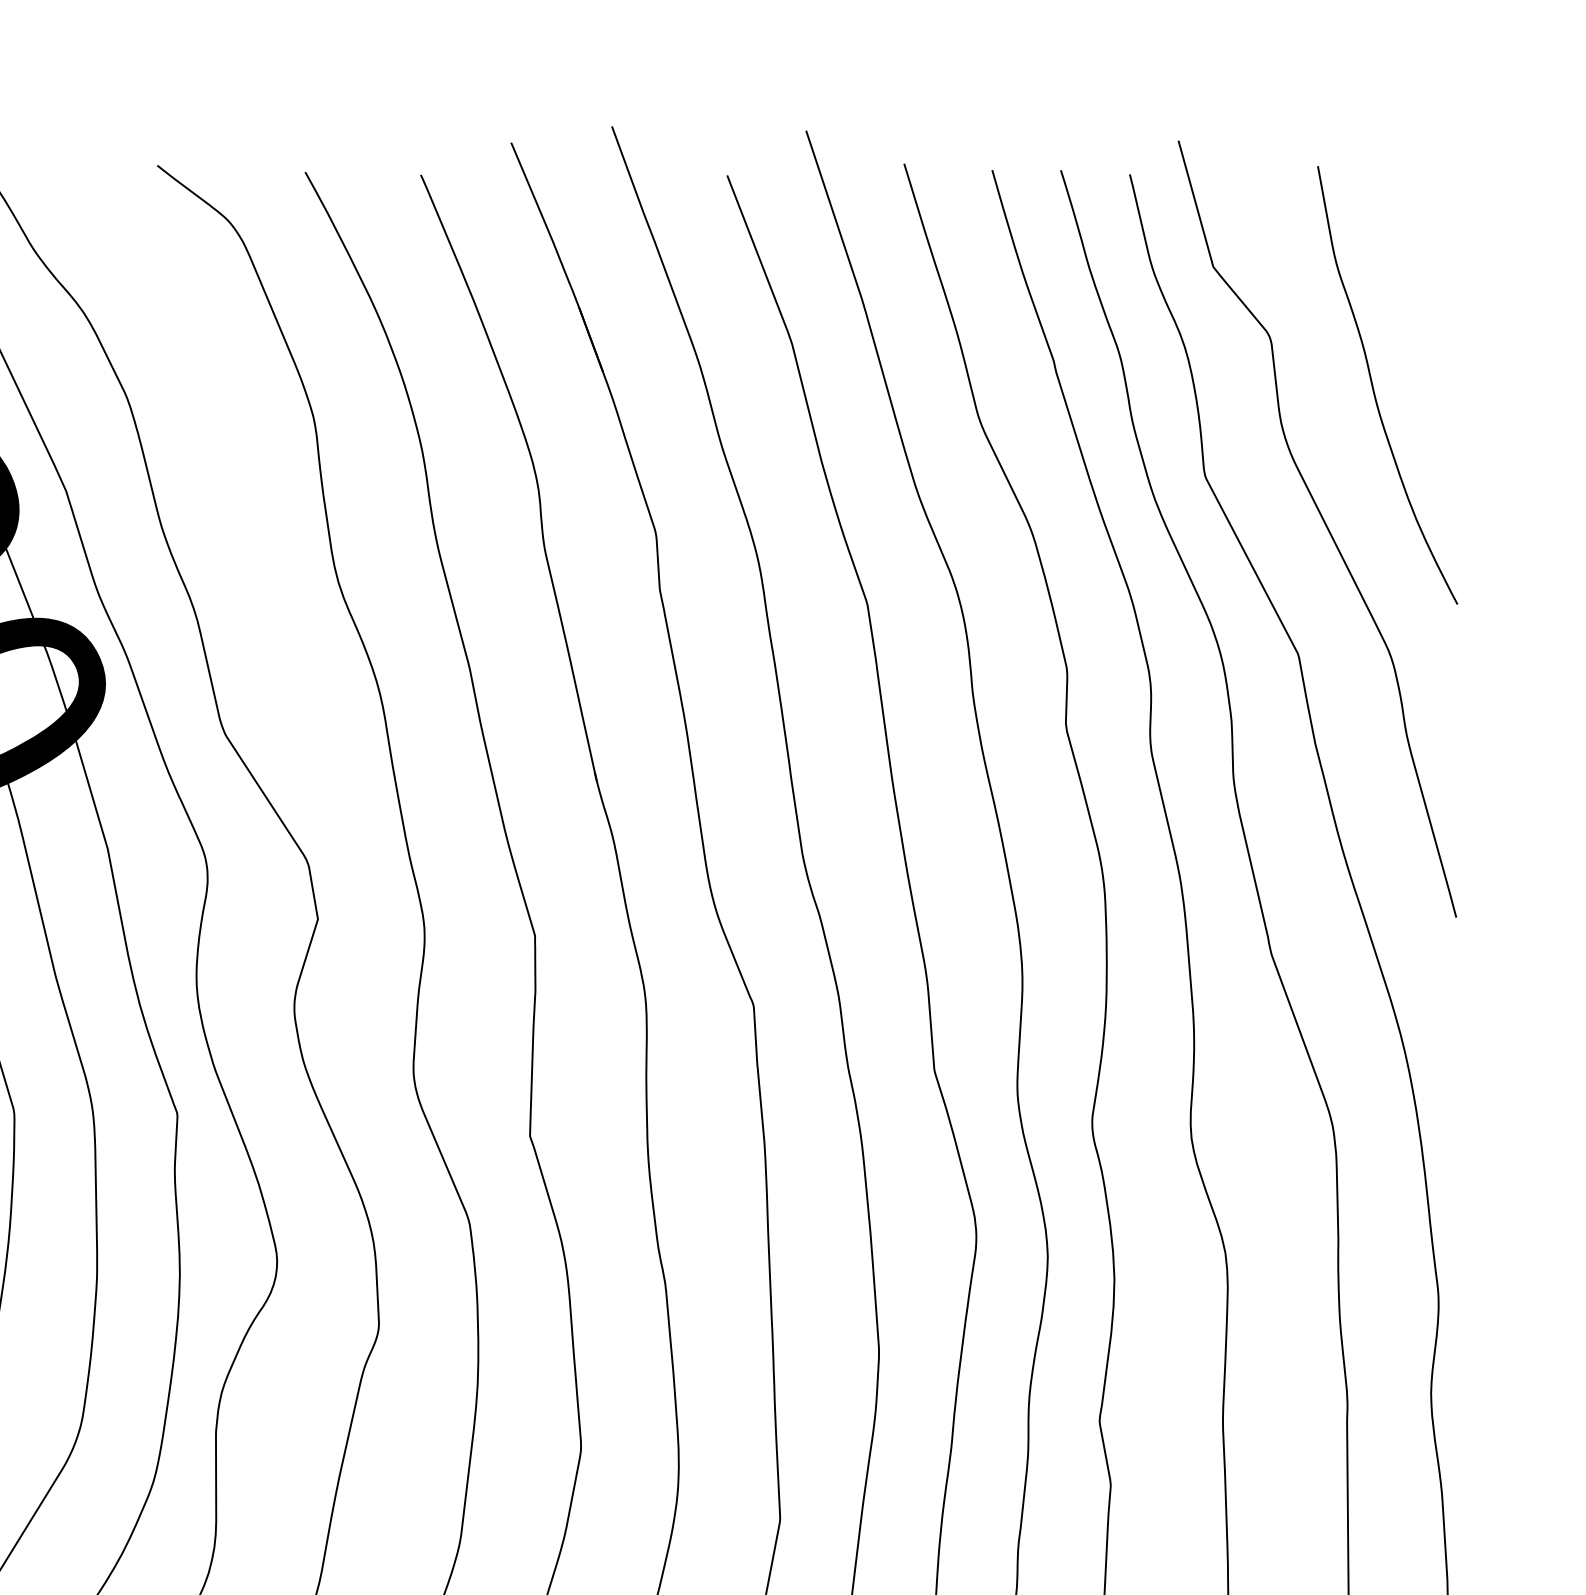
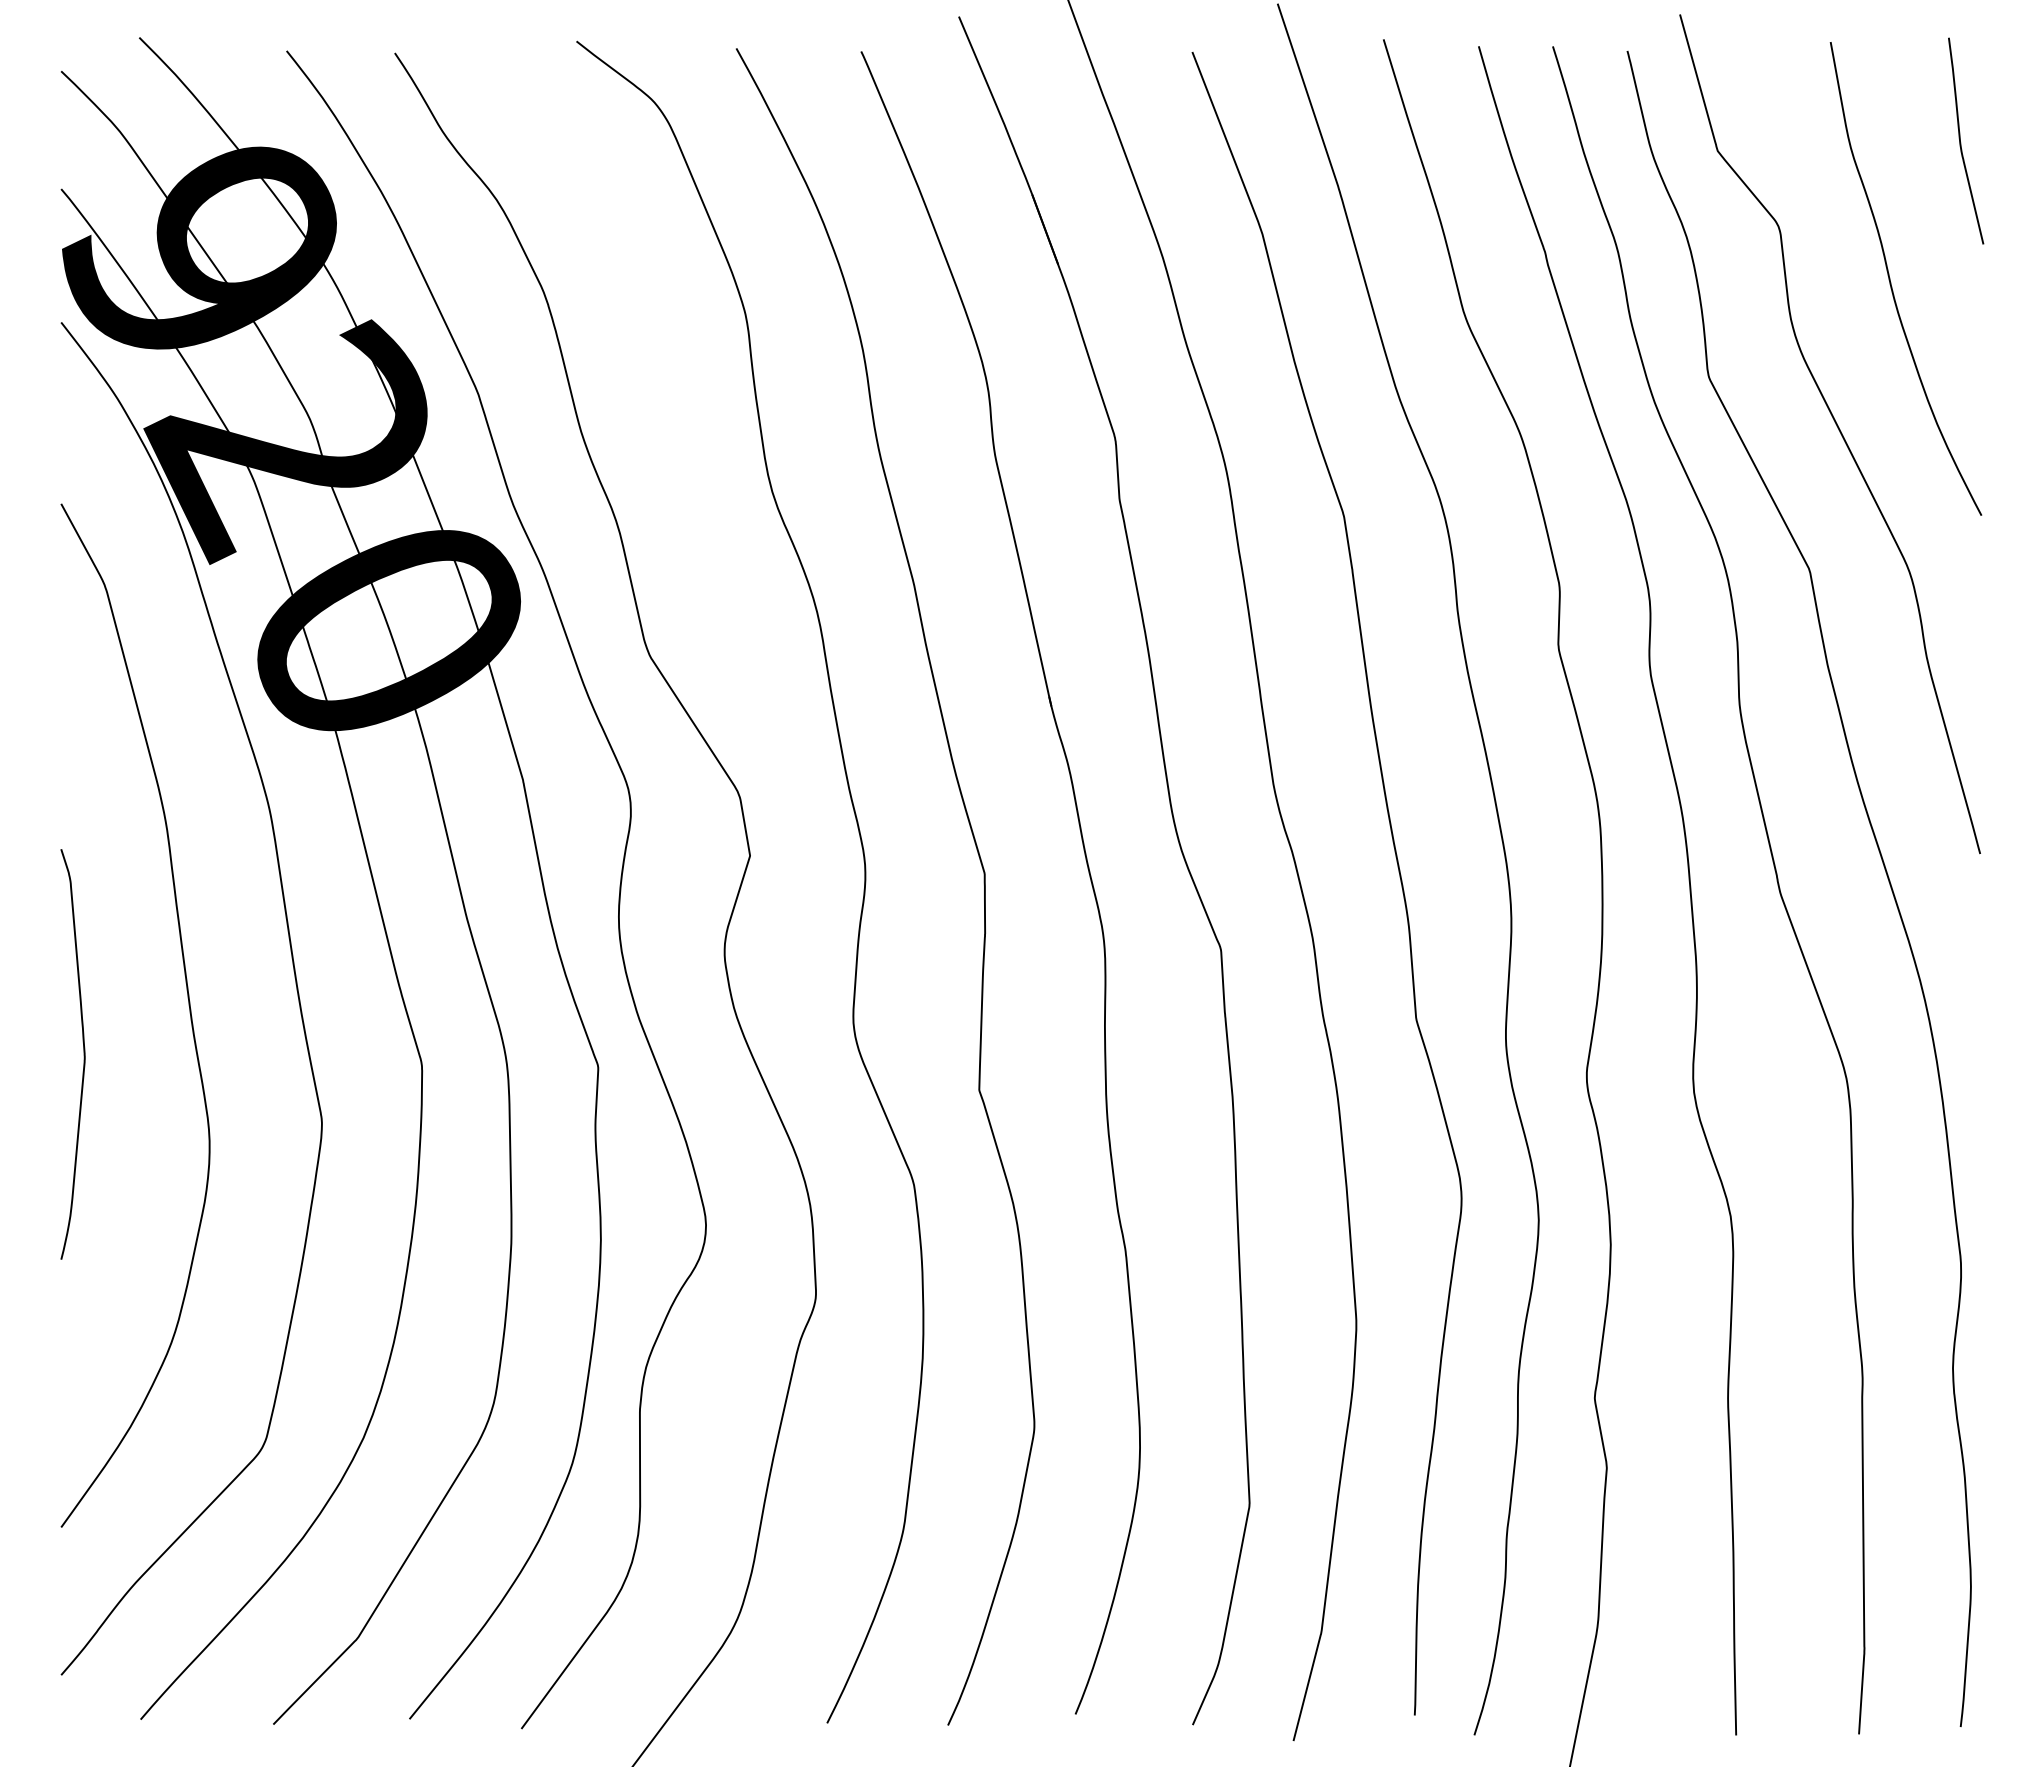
curve: (1438, 259) -> (1961, 142), added

